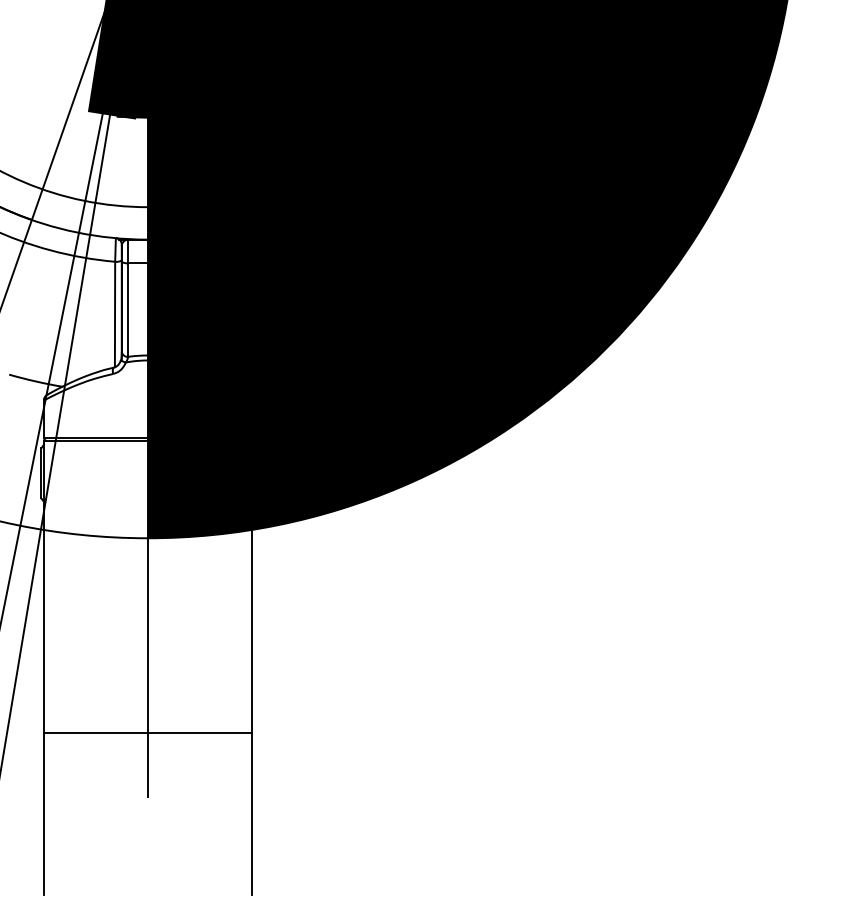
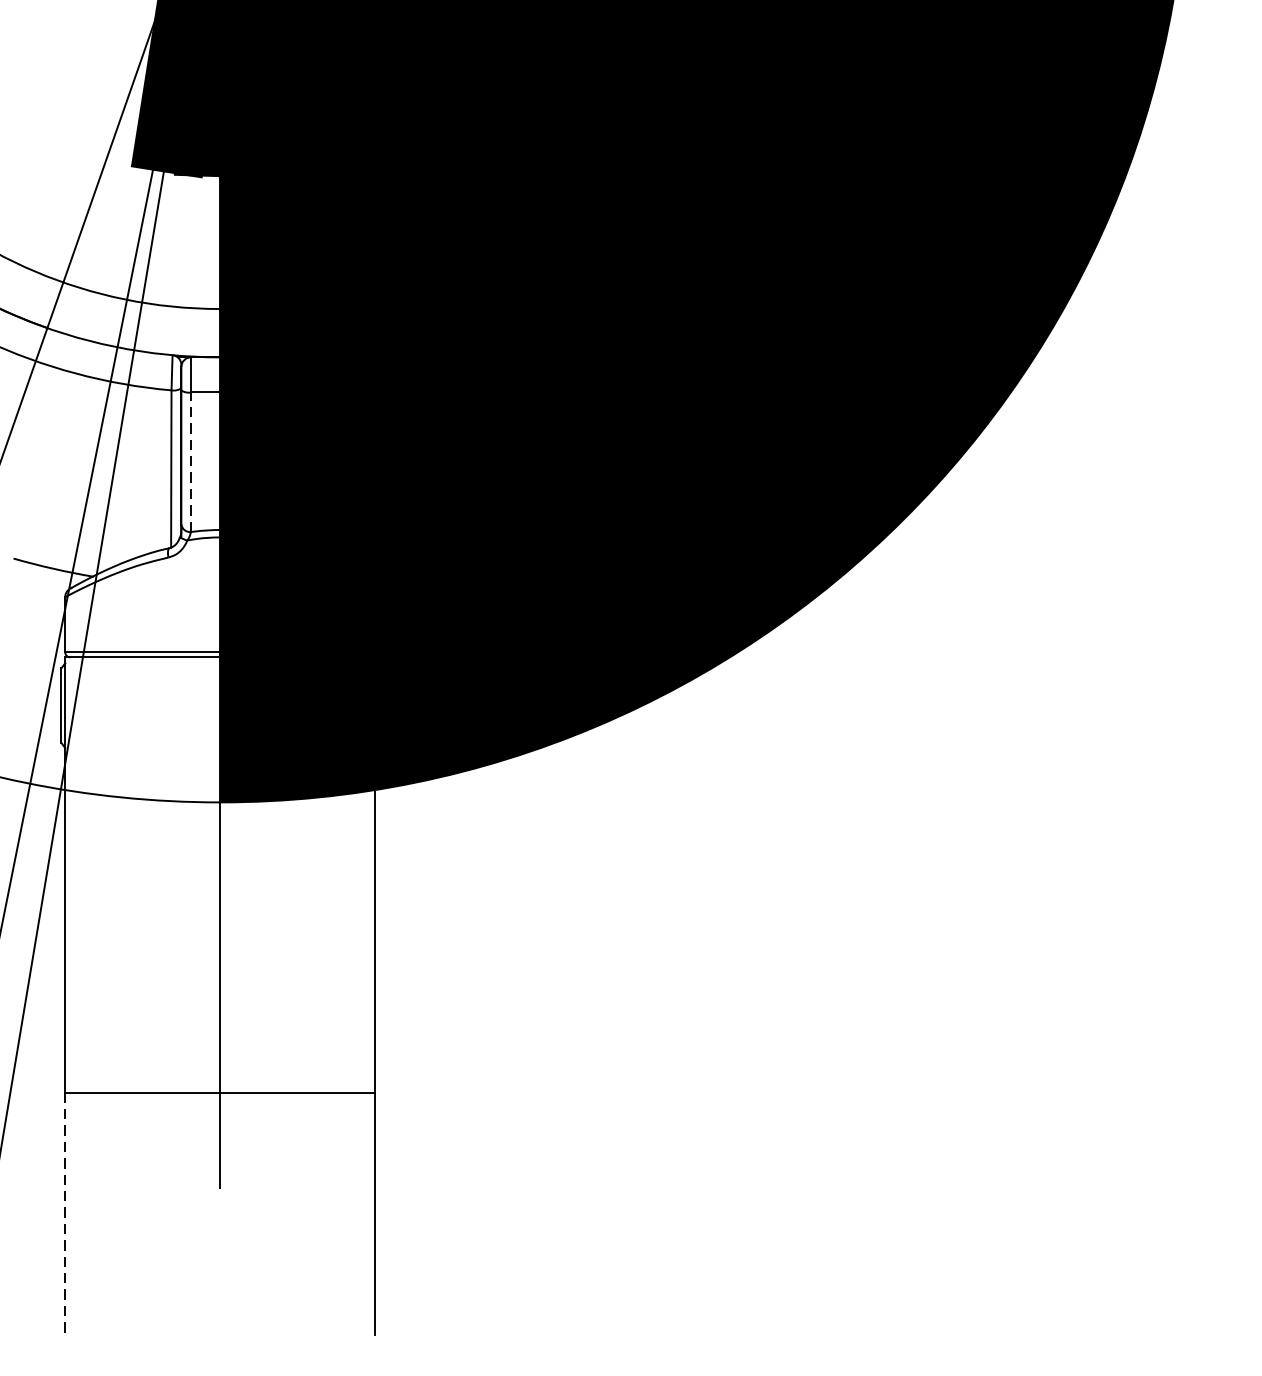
line: (128, 310) -> (191, 462), solid -> dashed
line: (43, 814) -> (64, 1214), solid -> dashed

